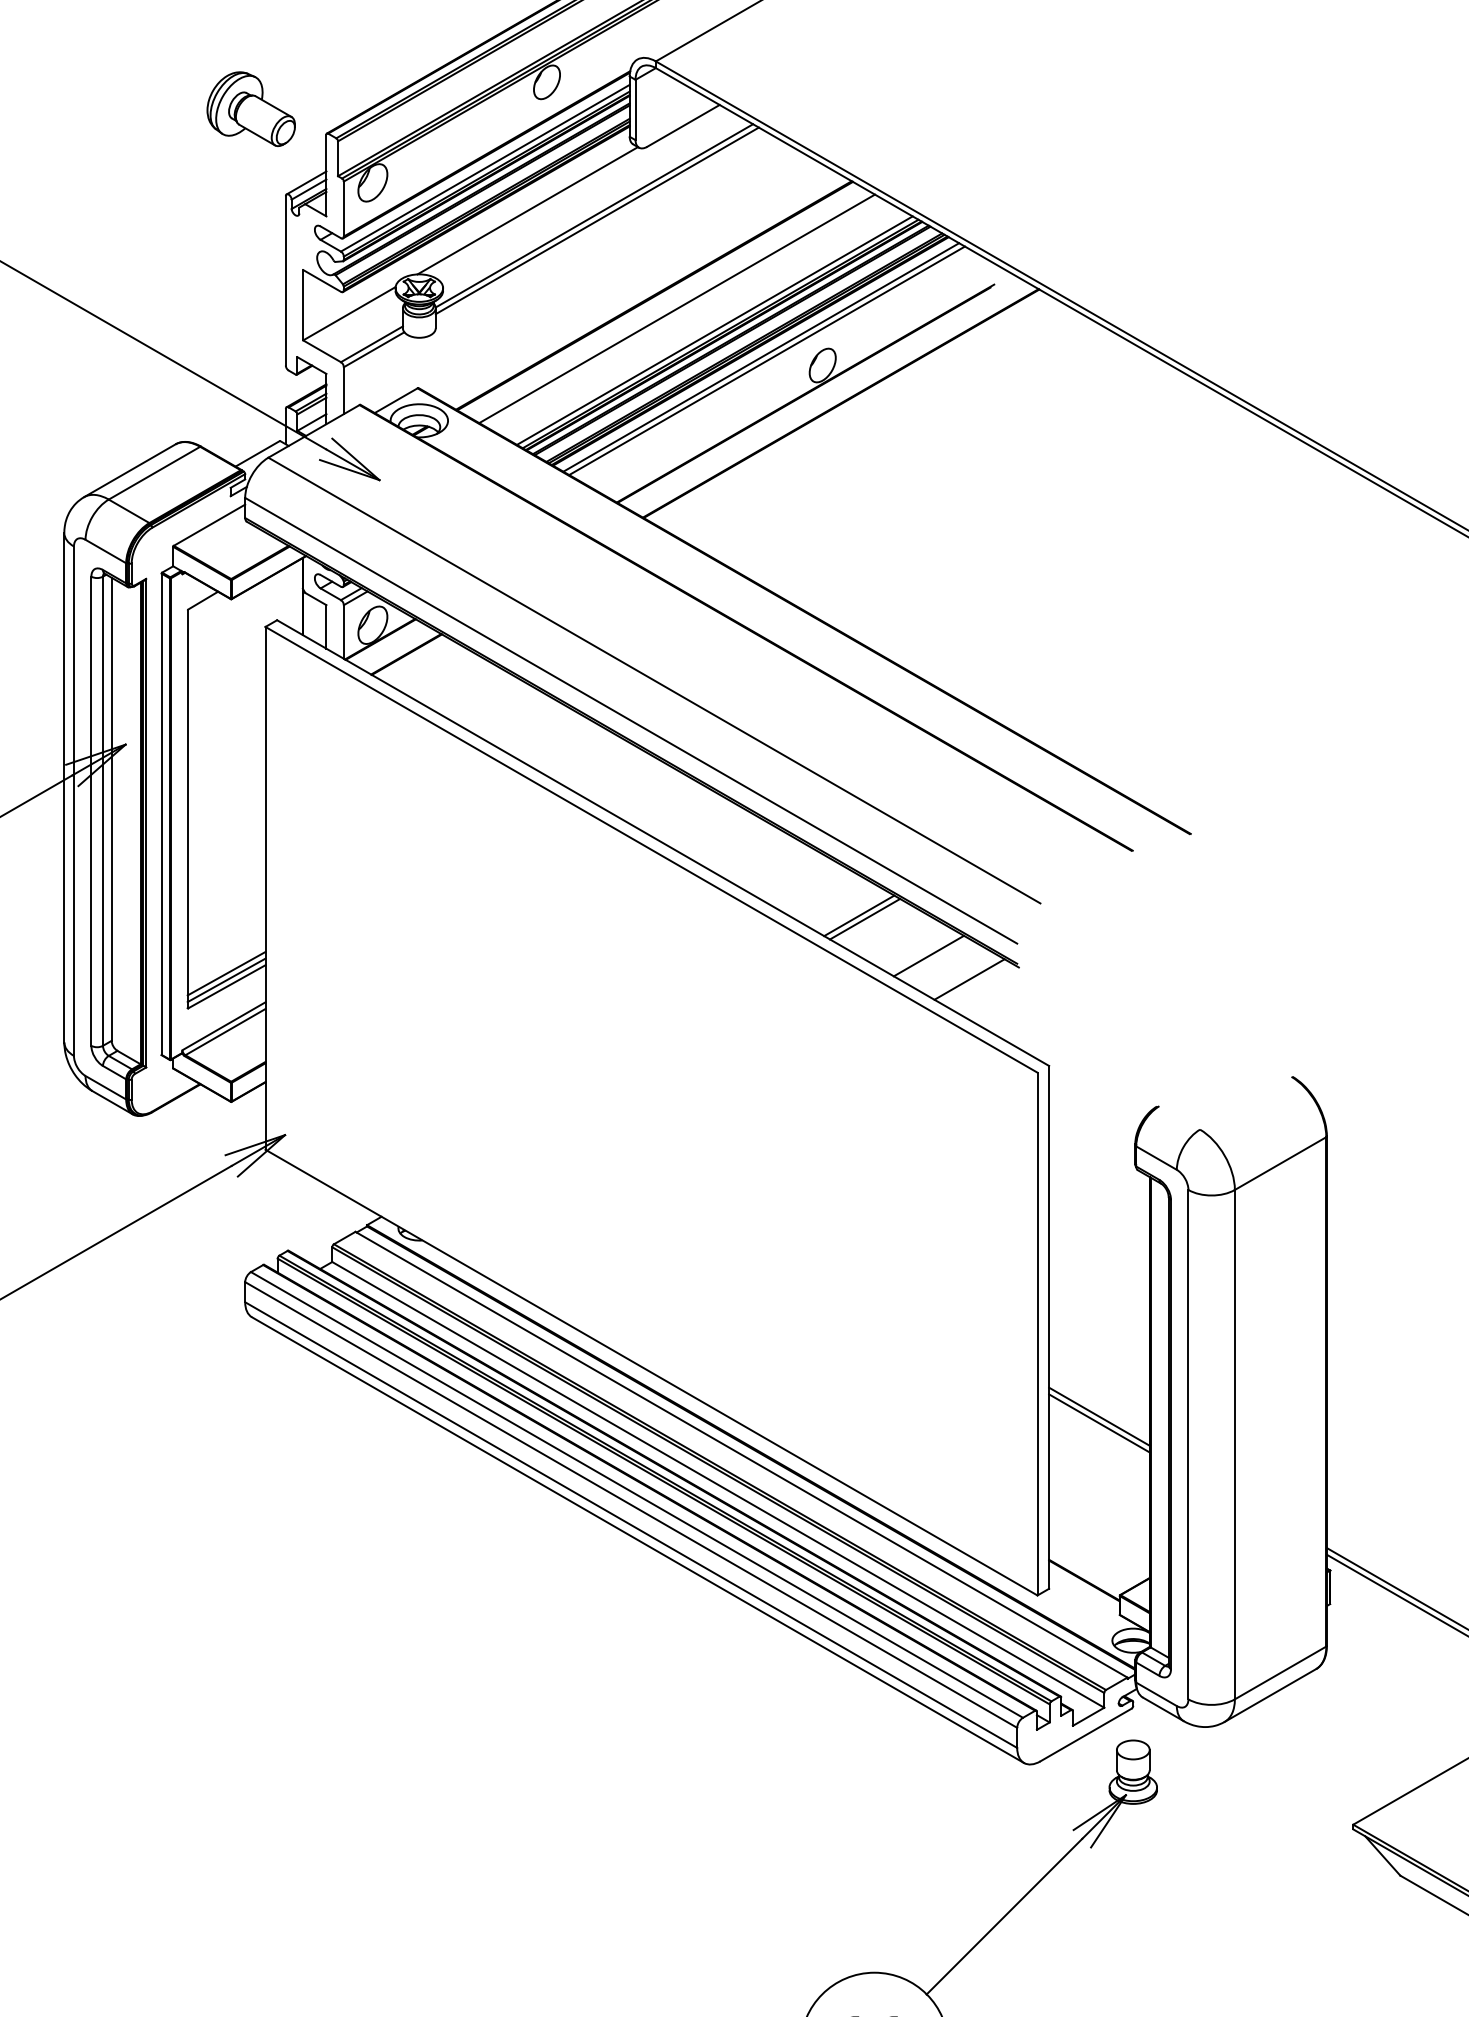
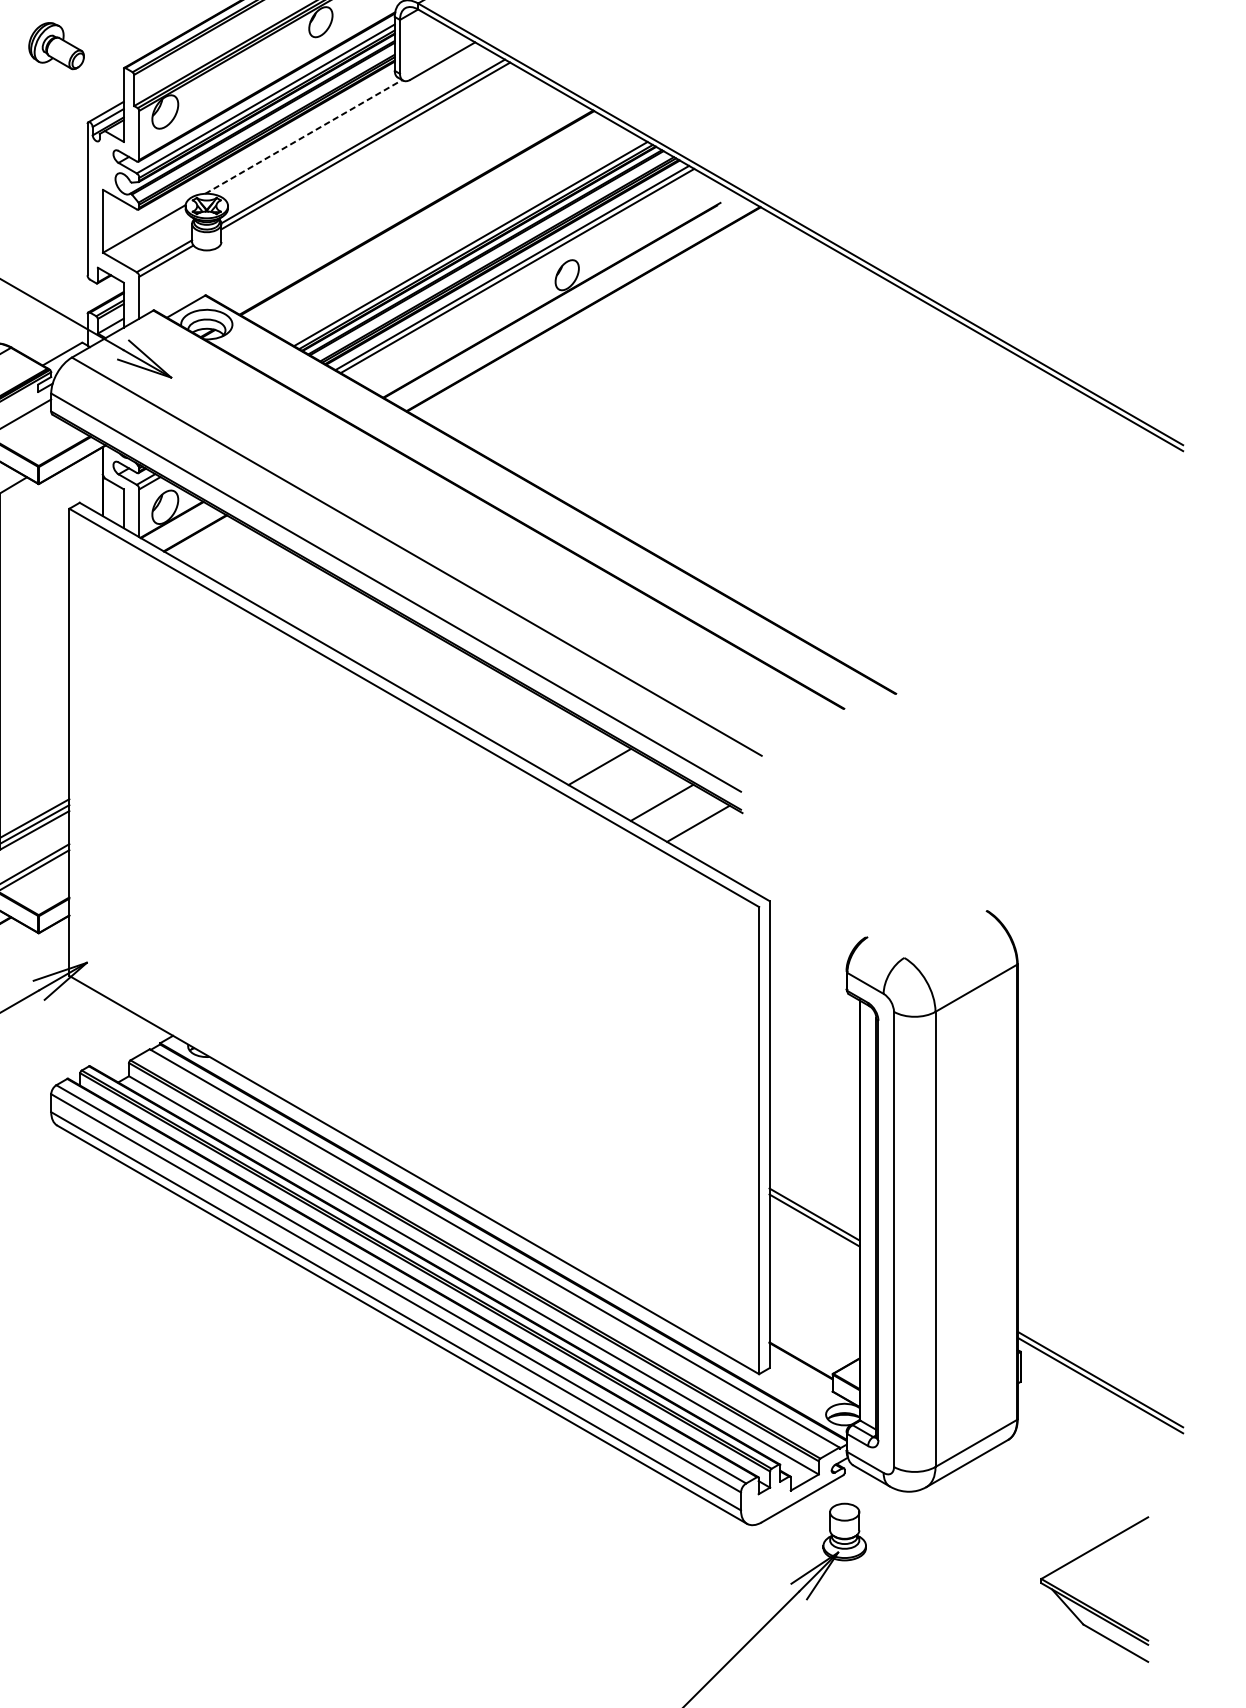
part: (250, 108) -> (55, 45), size x0.7
line: (528, 210) -> (304, 136), solid -> dashed
line: (677, 308) -> (437, 224), removed
line: (865, 918) -> (605, 769), removed

